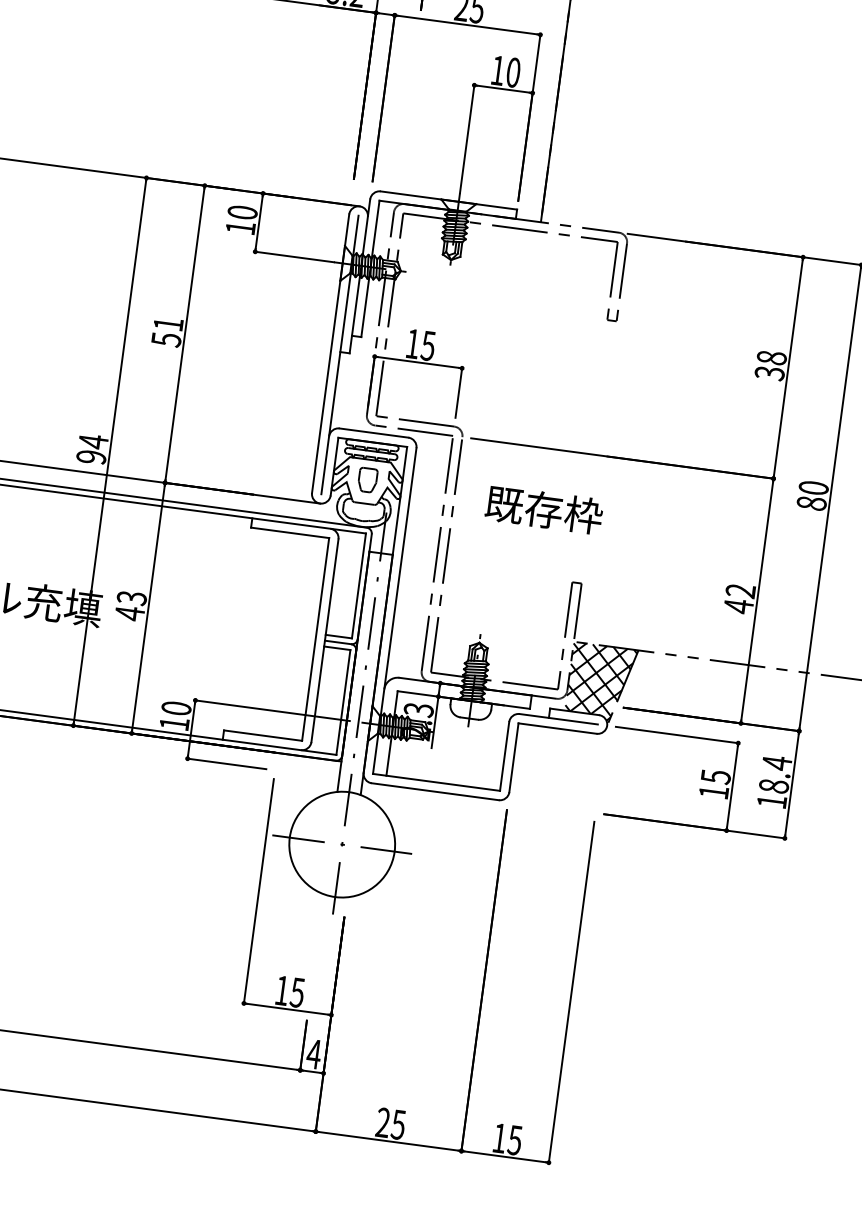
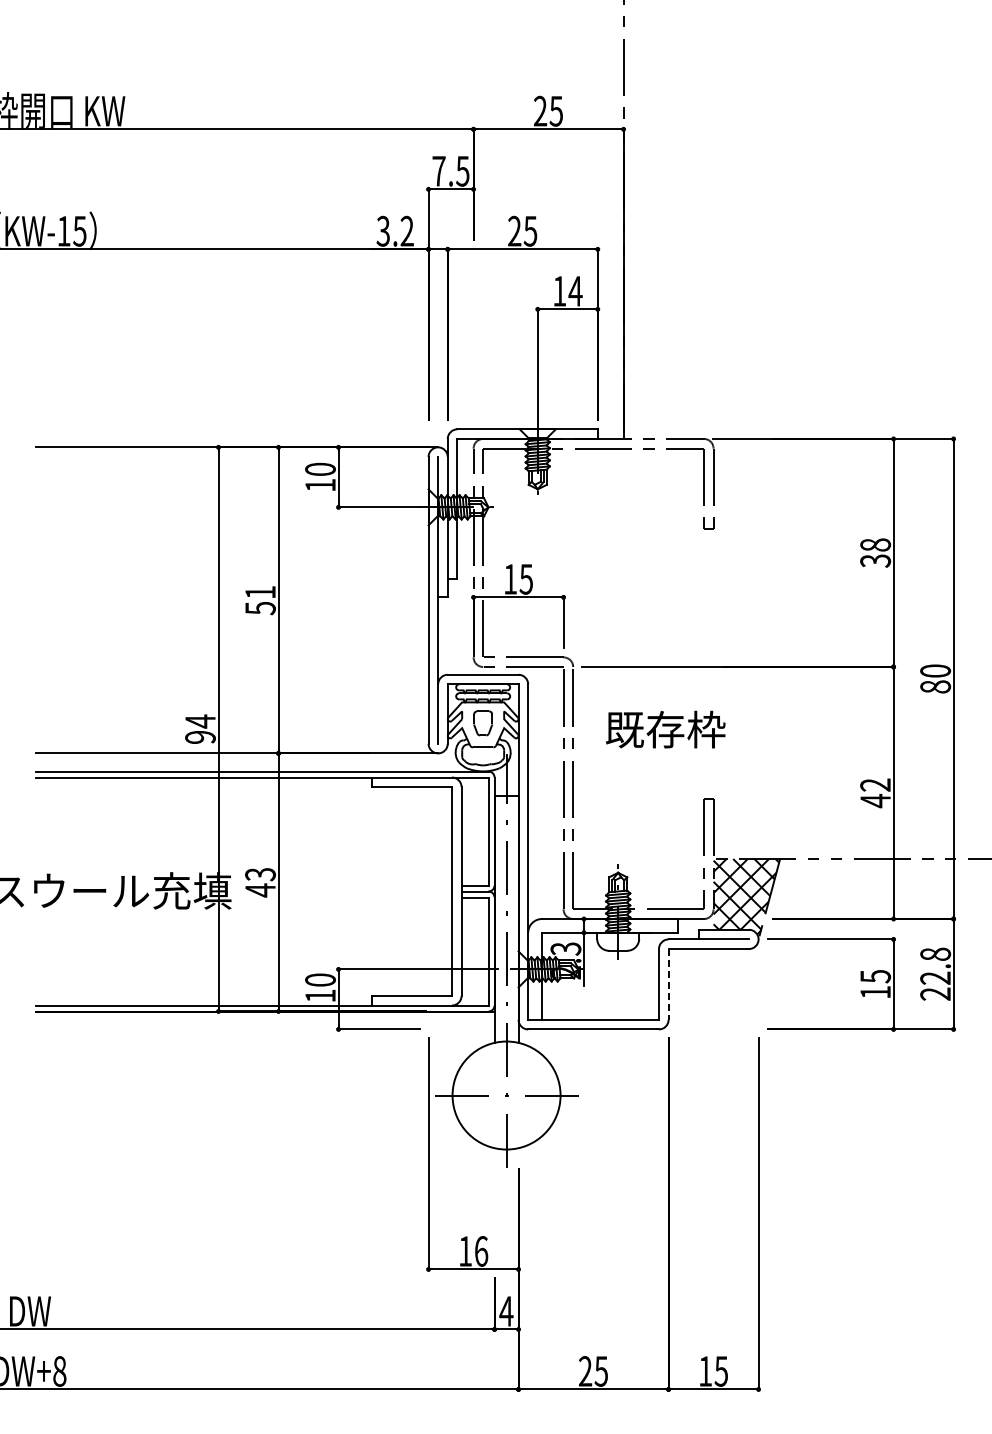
text: (513, 71) -> (575, 290), 10 -> 14
line: (513, 757) -> (668, 984), solid -> dashed
text: (774, 781) -> (935, 973), 18.4 -> 22.8
text: (297, 992) -> (481, 1251), 15 -> 16

